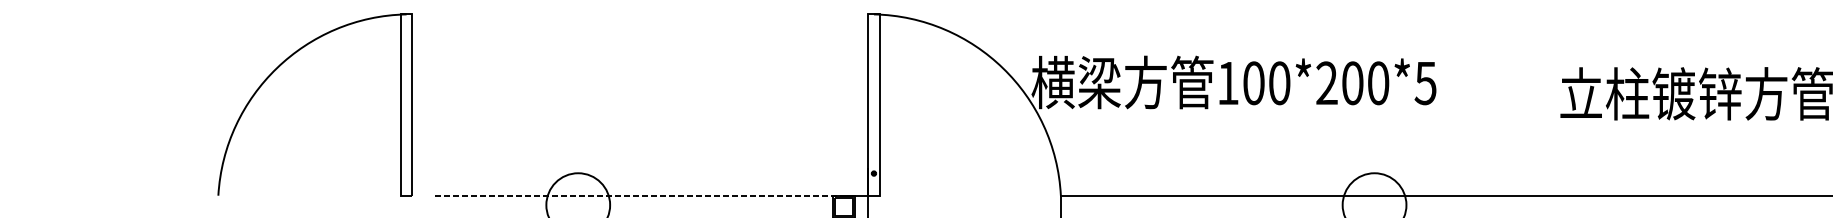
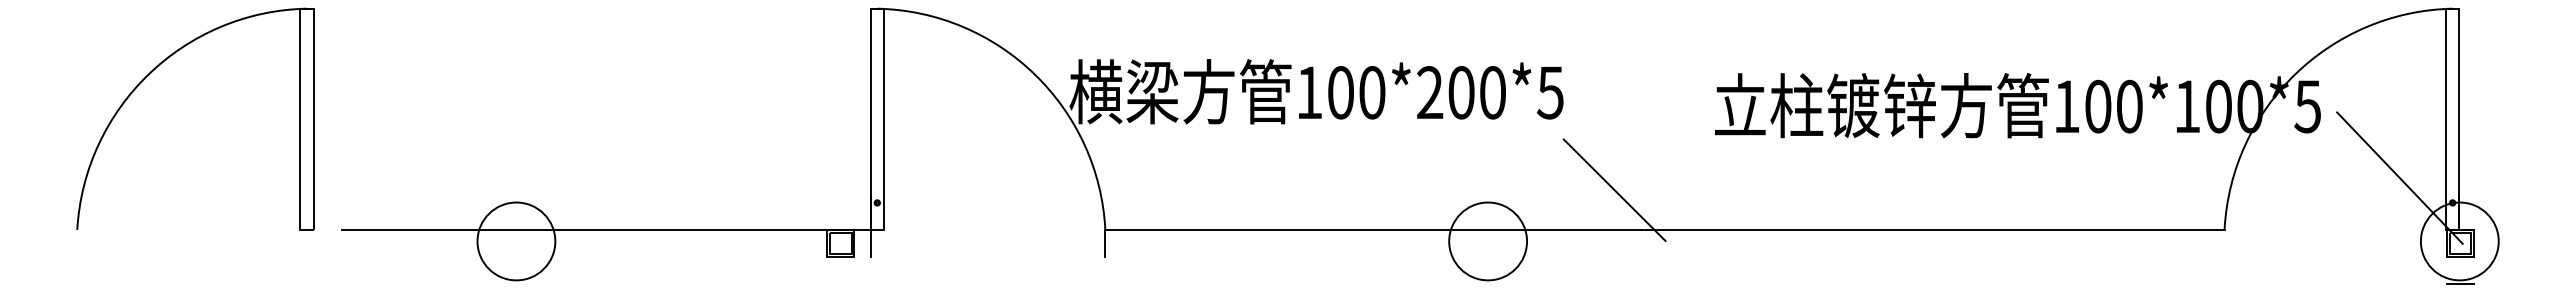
line: (1478, 163) -> (1614, 190), added
line: (644, 195) -> (597, 229), dashed -> solid

